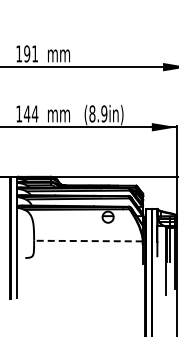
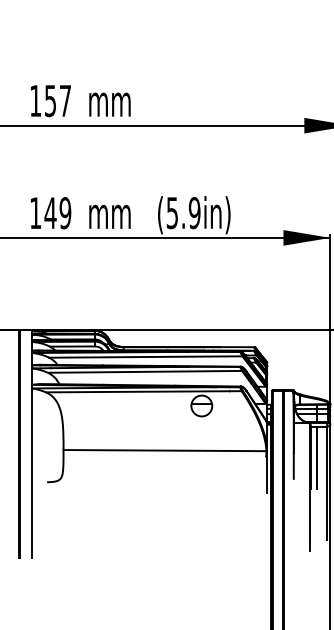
text: (30, 53) -> (56, 100), 191 -> 157
text: (34, 113) -> (64, 212), 144 -> 149
text: (92, 113) -> (172, 212), (8.9in) -> (5.9in)
line: (87, 241) -> (163, 451), dashed -> solid

